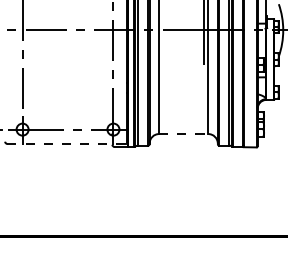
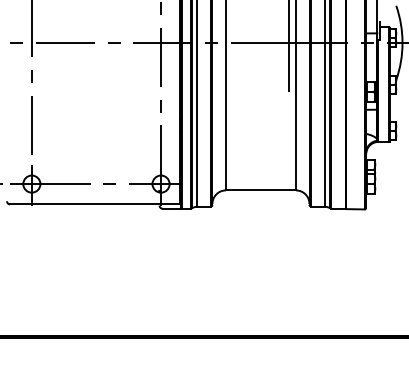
line: (183, 134) -> (260, 190), dashed -> solid
line: (67, 143) -> (95, 204), dashed -> solid

